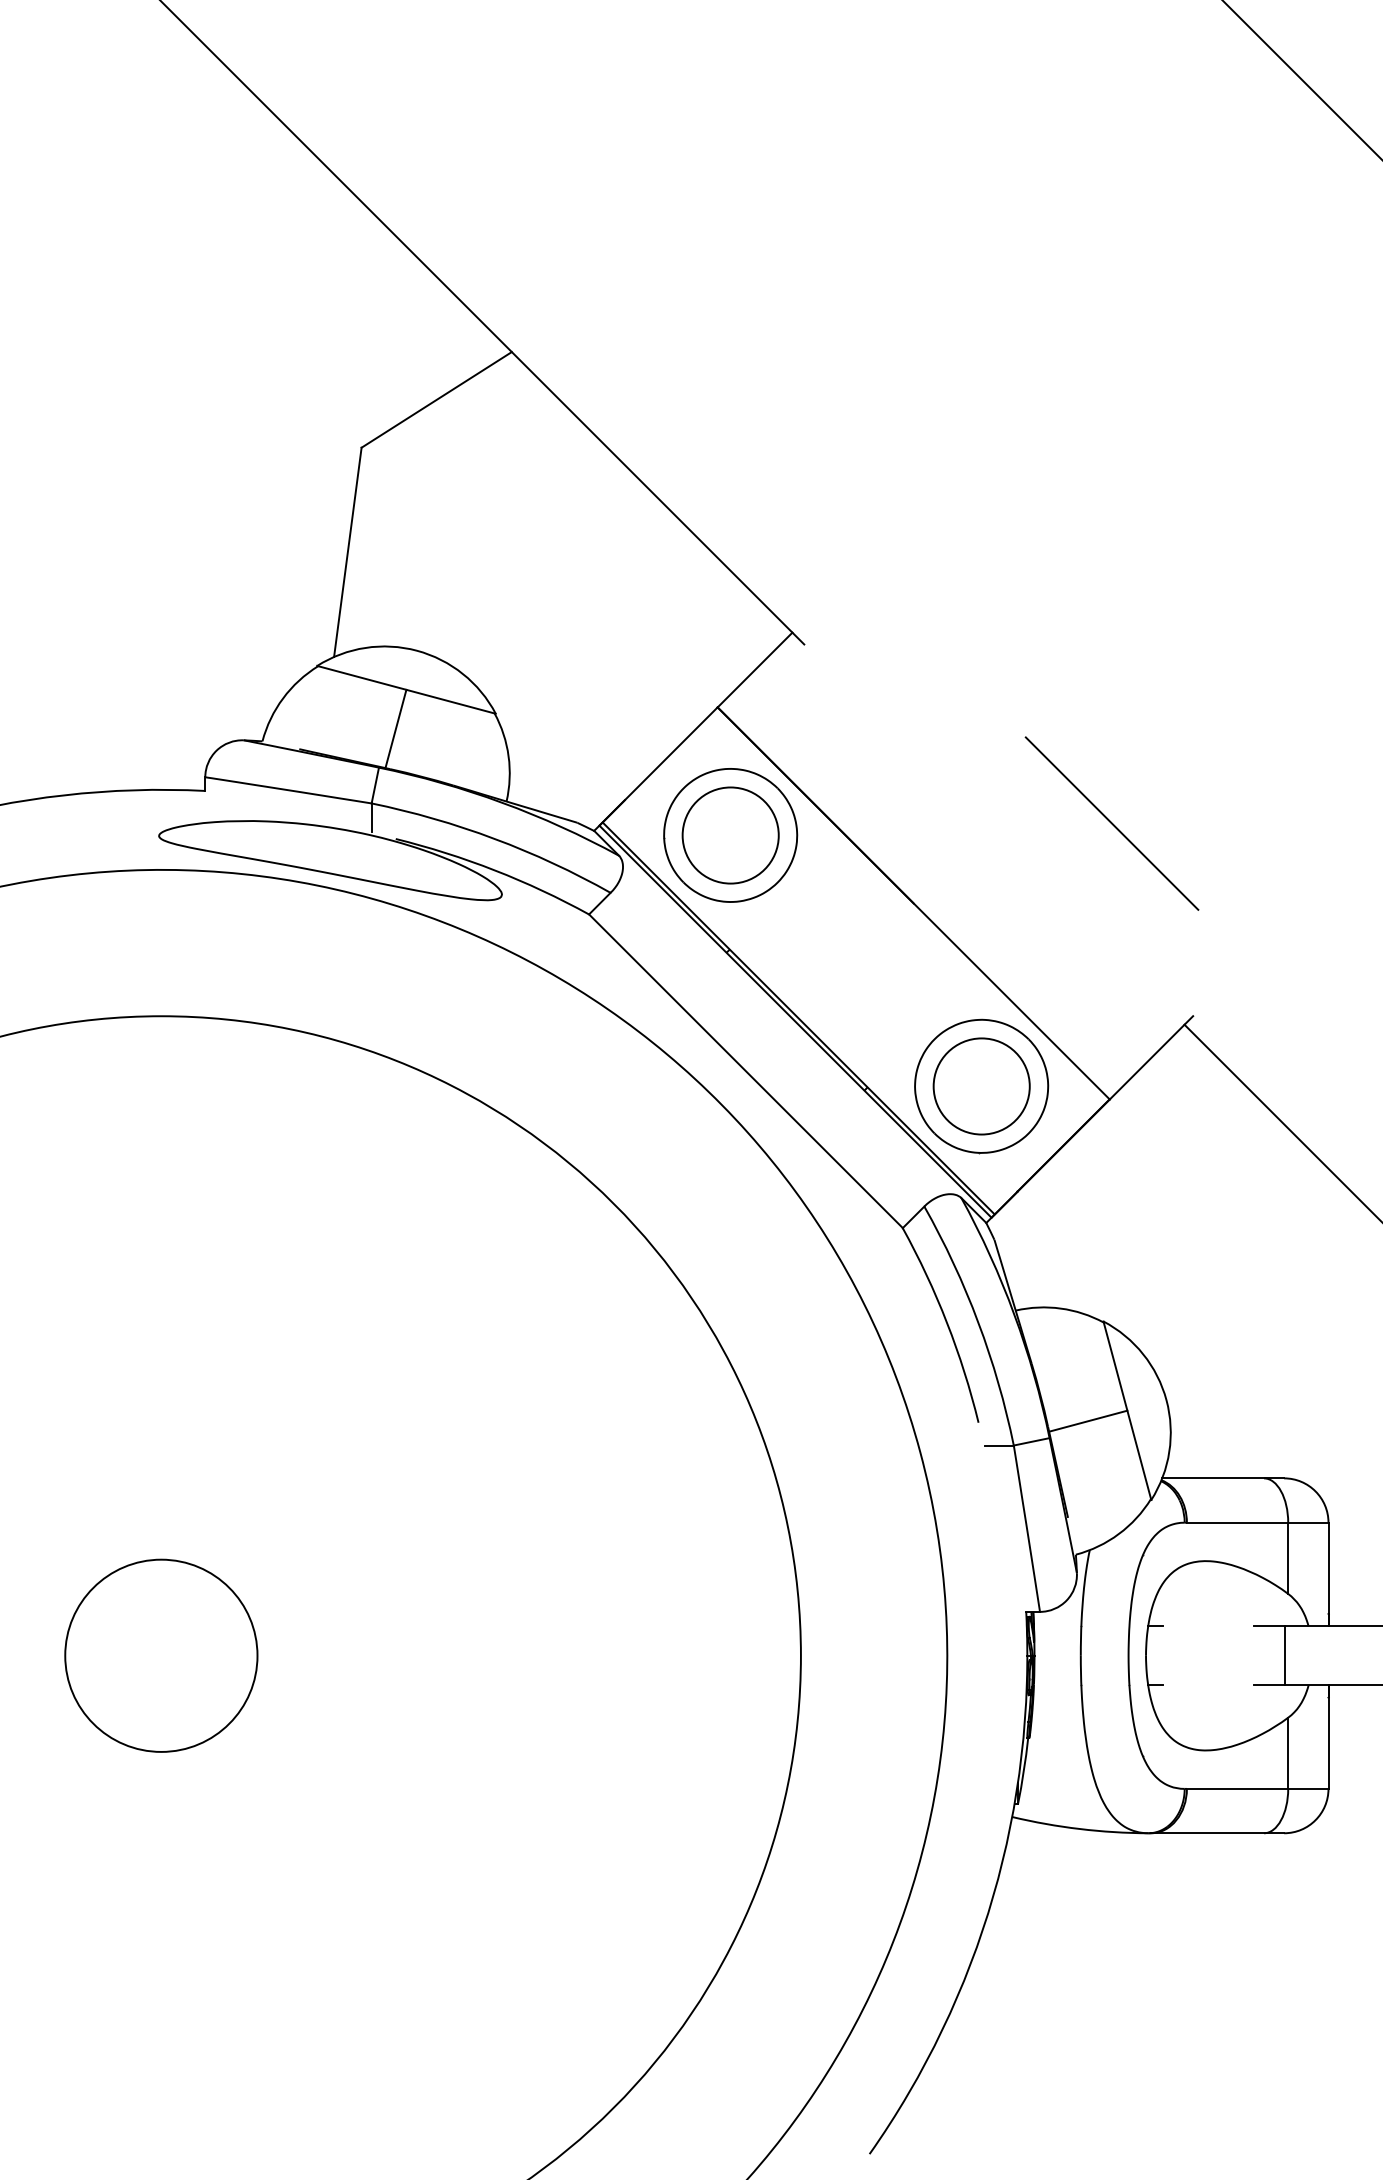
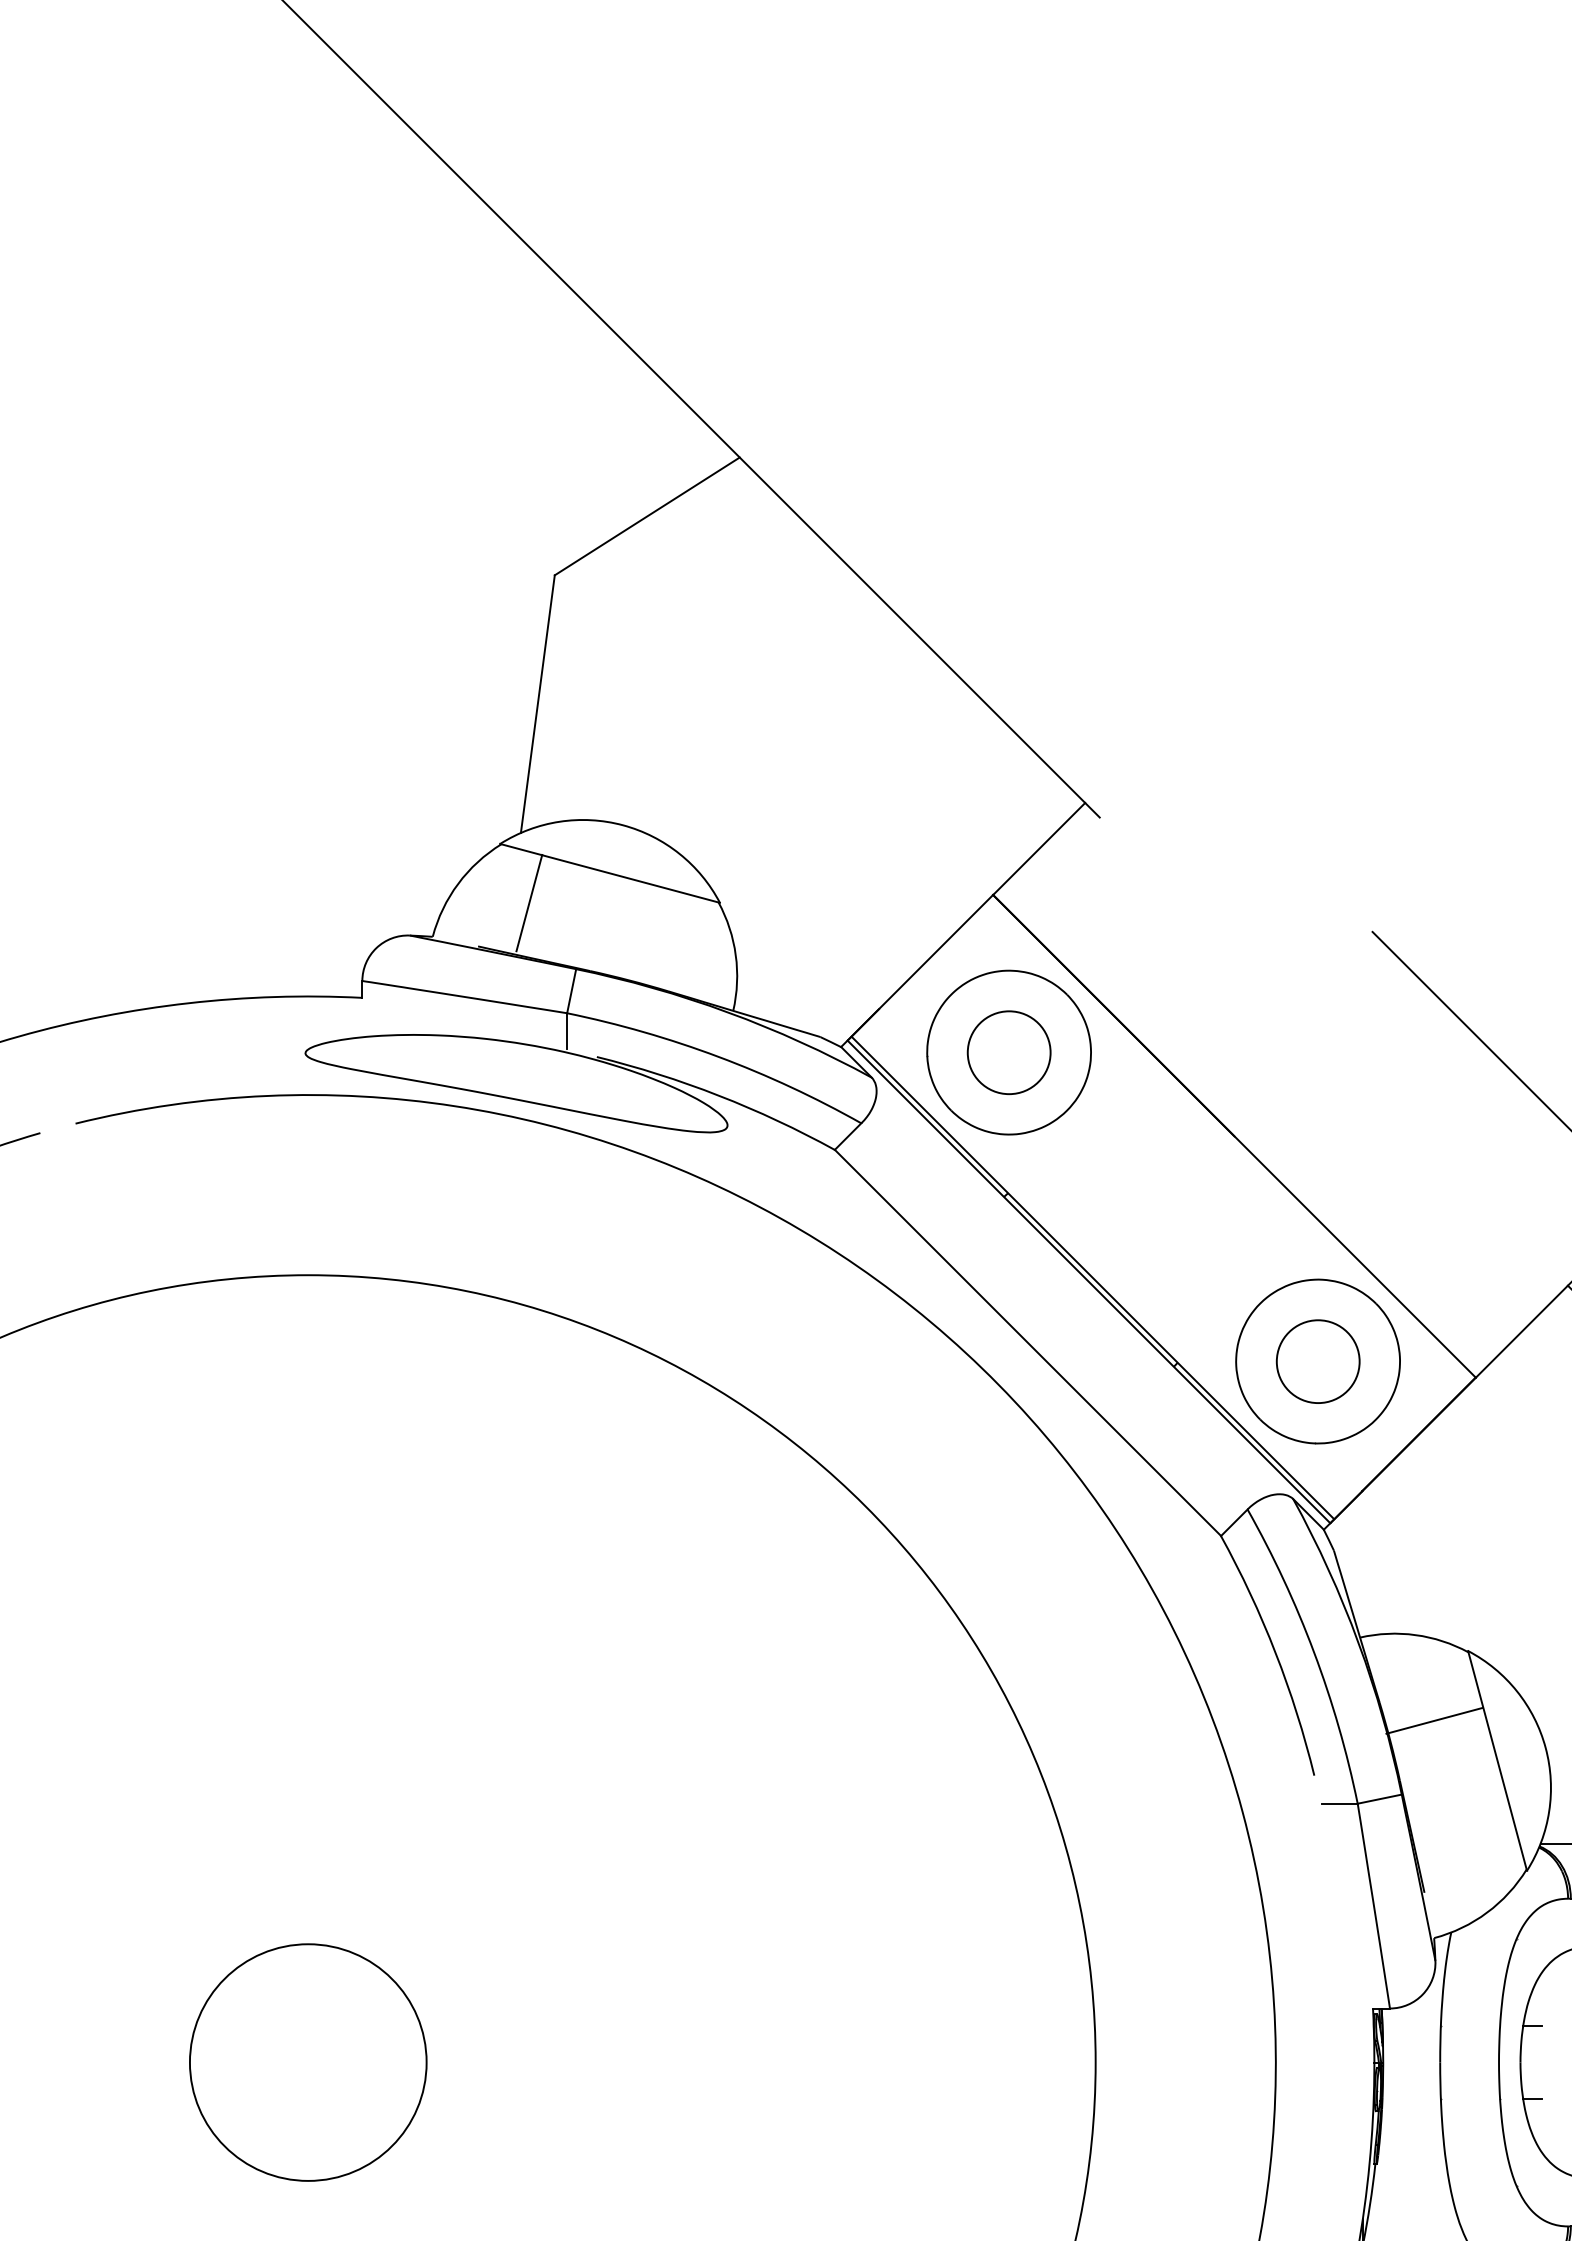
line: (395, 728) -> (528, 902), moved
circle: (730, 835) -> (1008, 1052), size x0.7
circle: (981, 1086) -> (1317, 1361), size x0.7
line: (1088, 1420) -> (1434, 1719), moved

